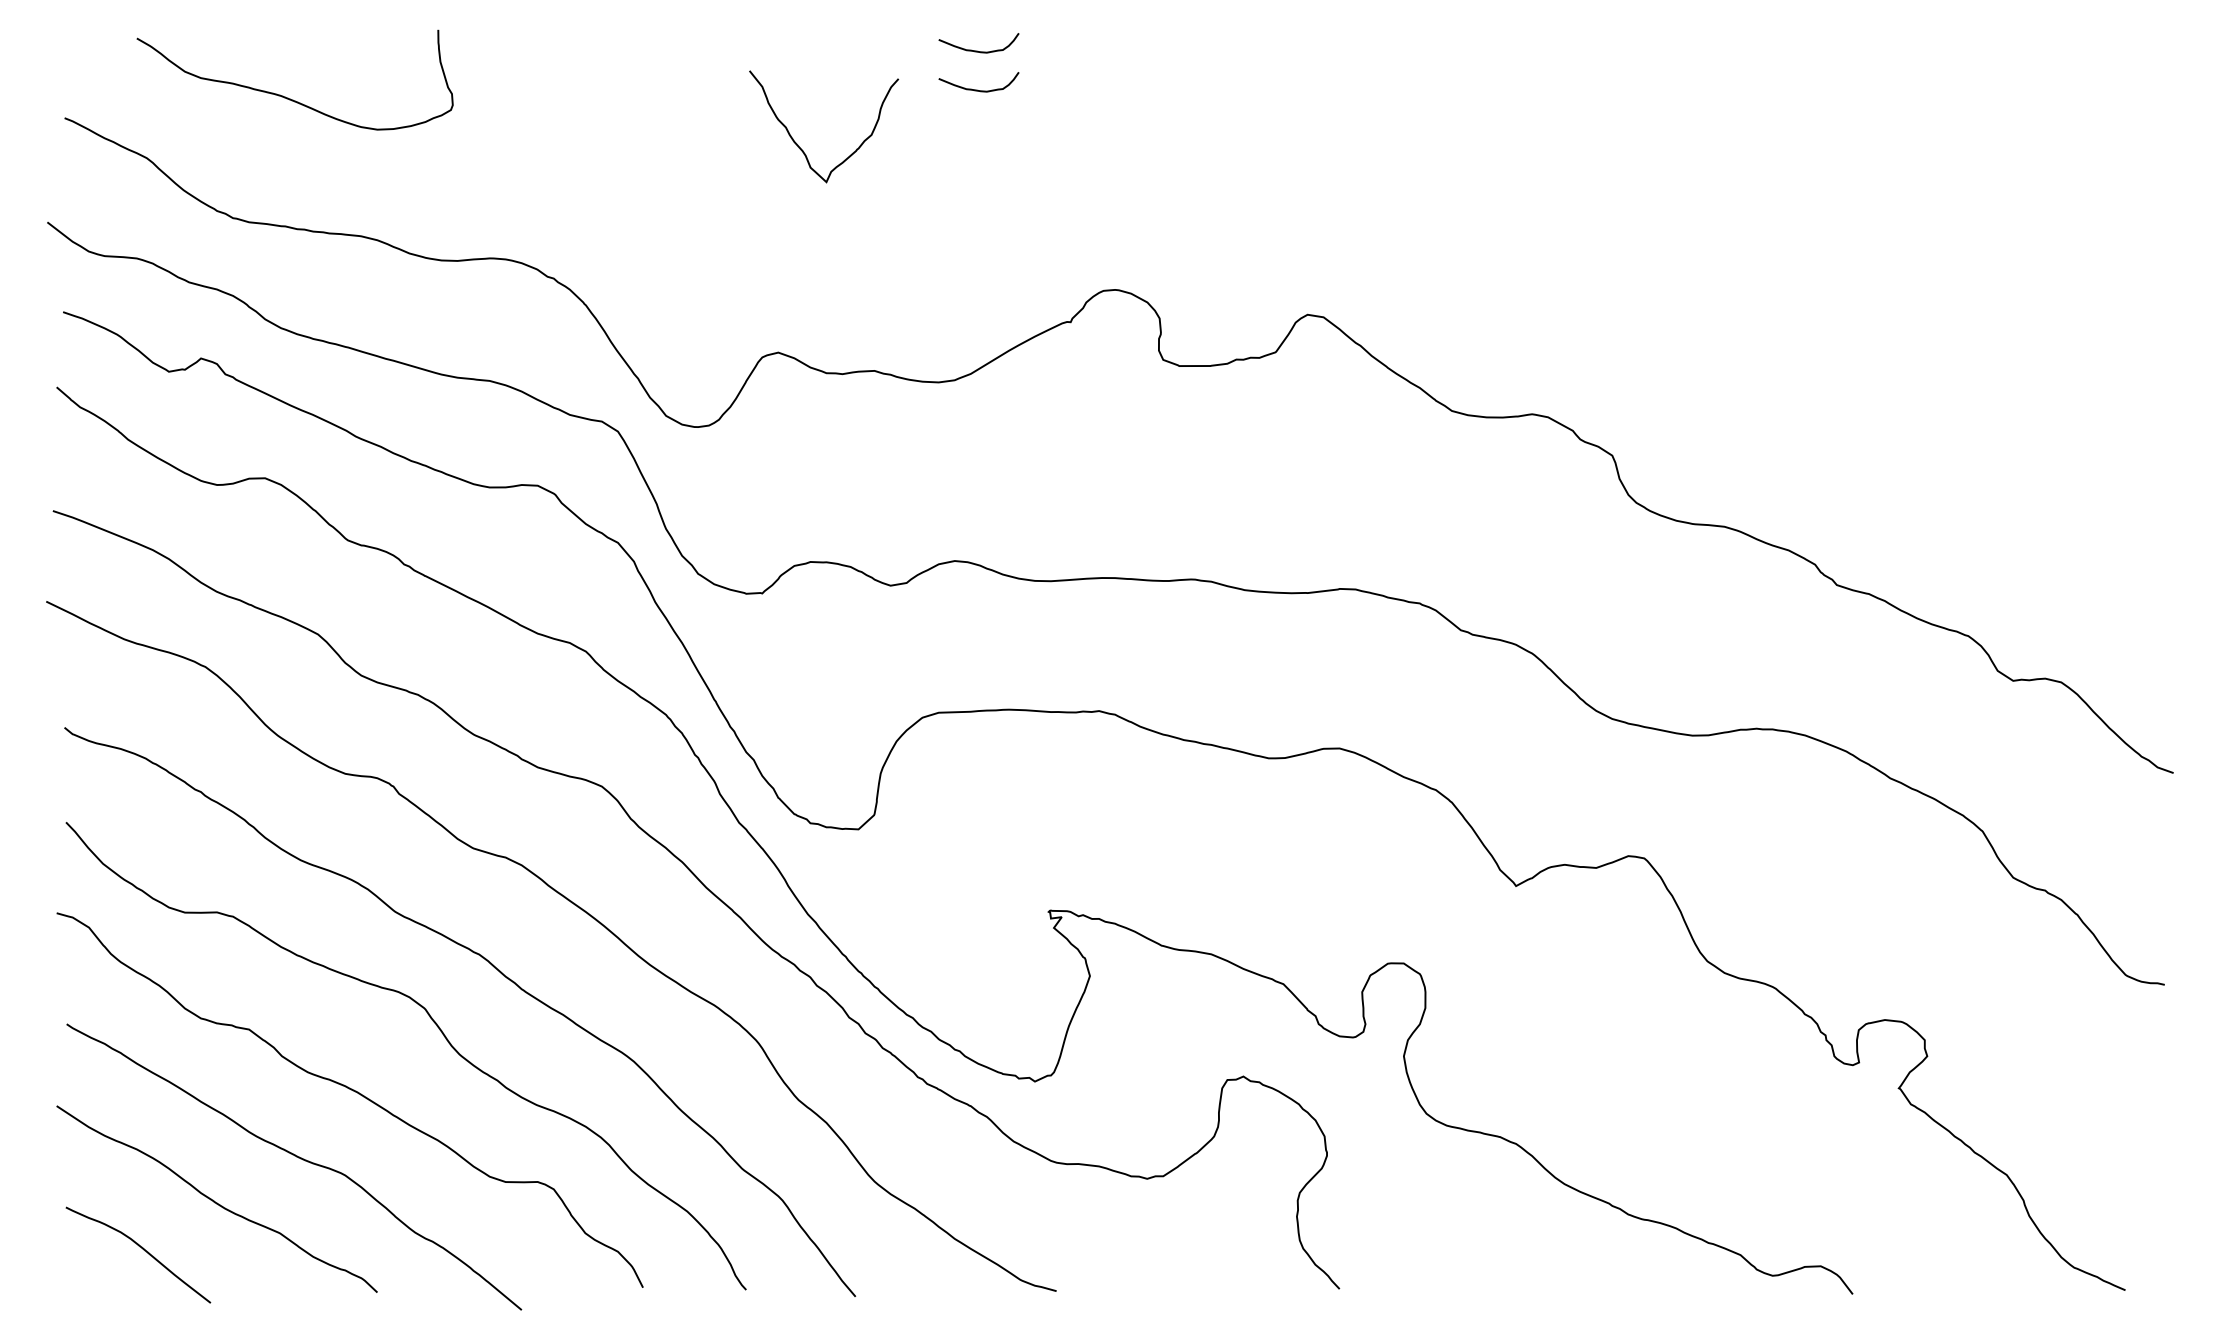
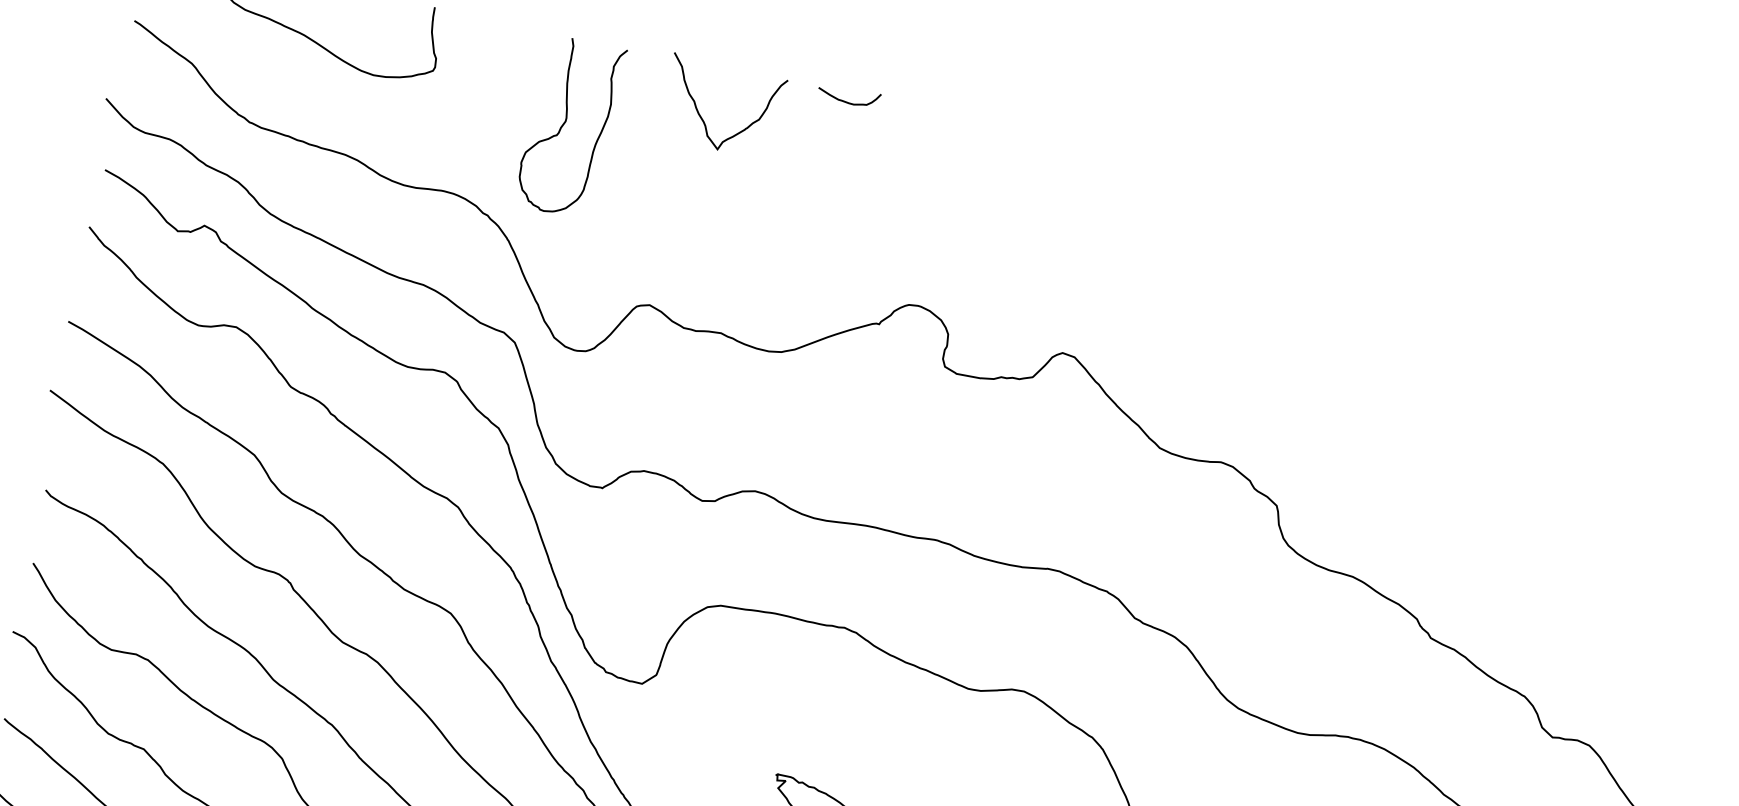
curve: (977, 89) -> (841, 131), removed
curve: (629, 144) -> (565, 123), added
curve: (801, 148) -> (703, 119), moved

